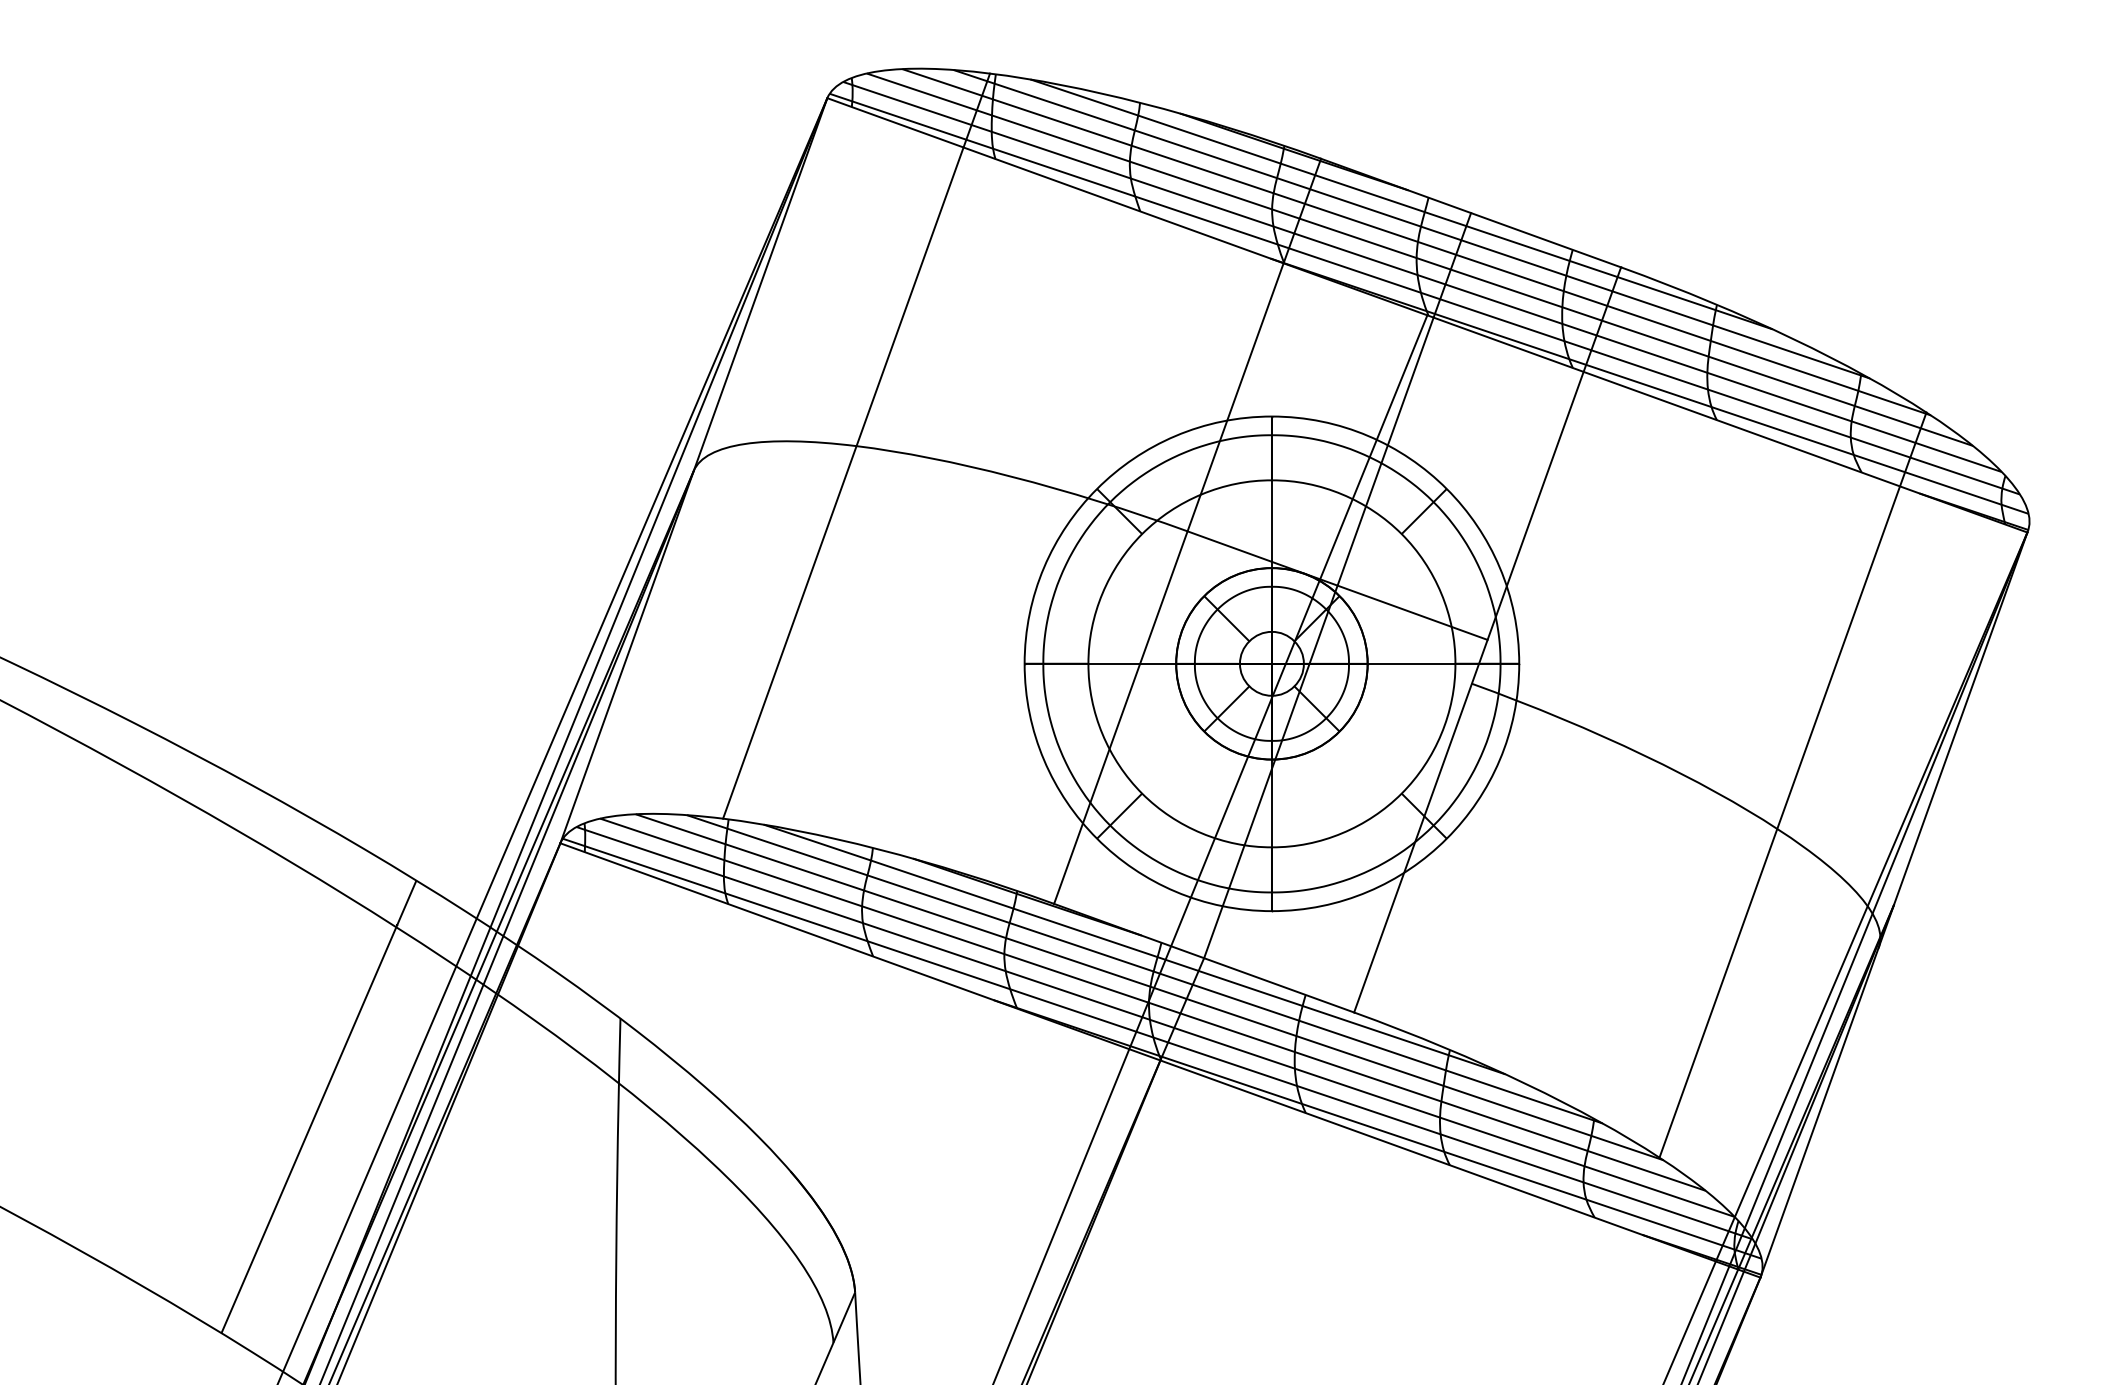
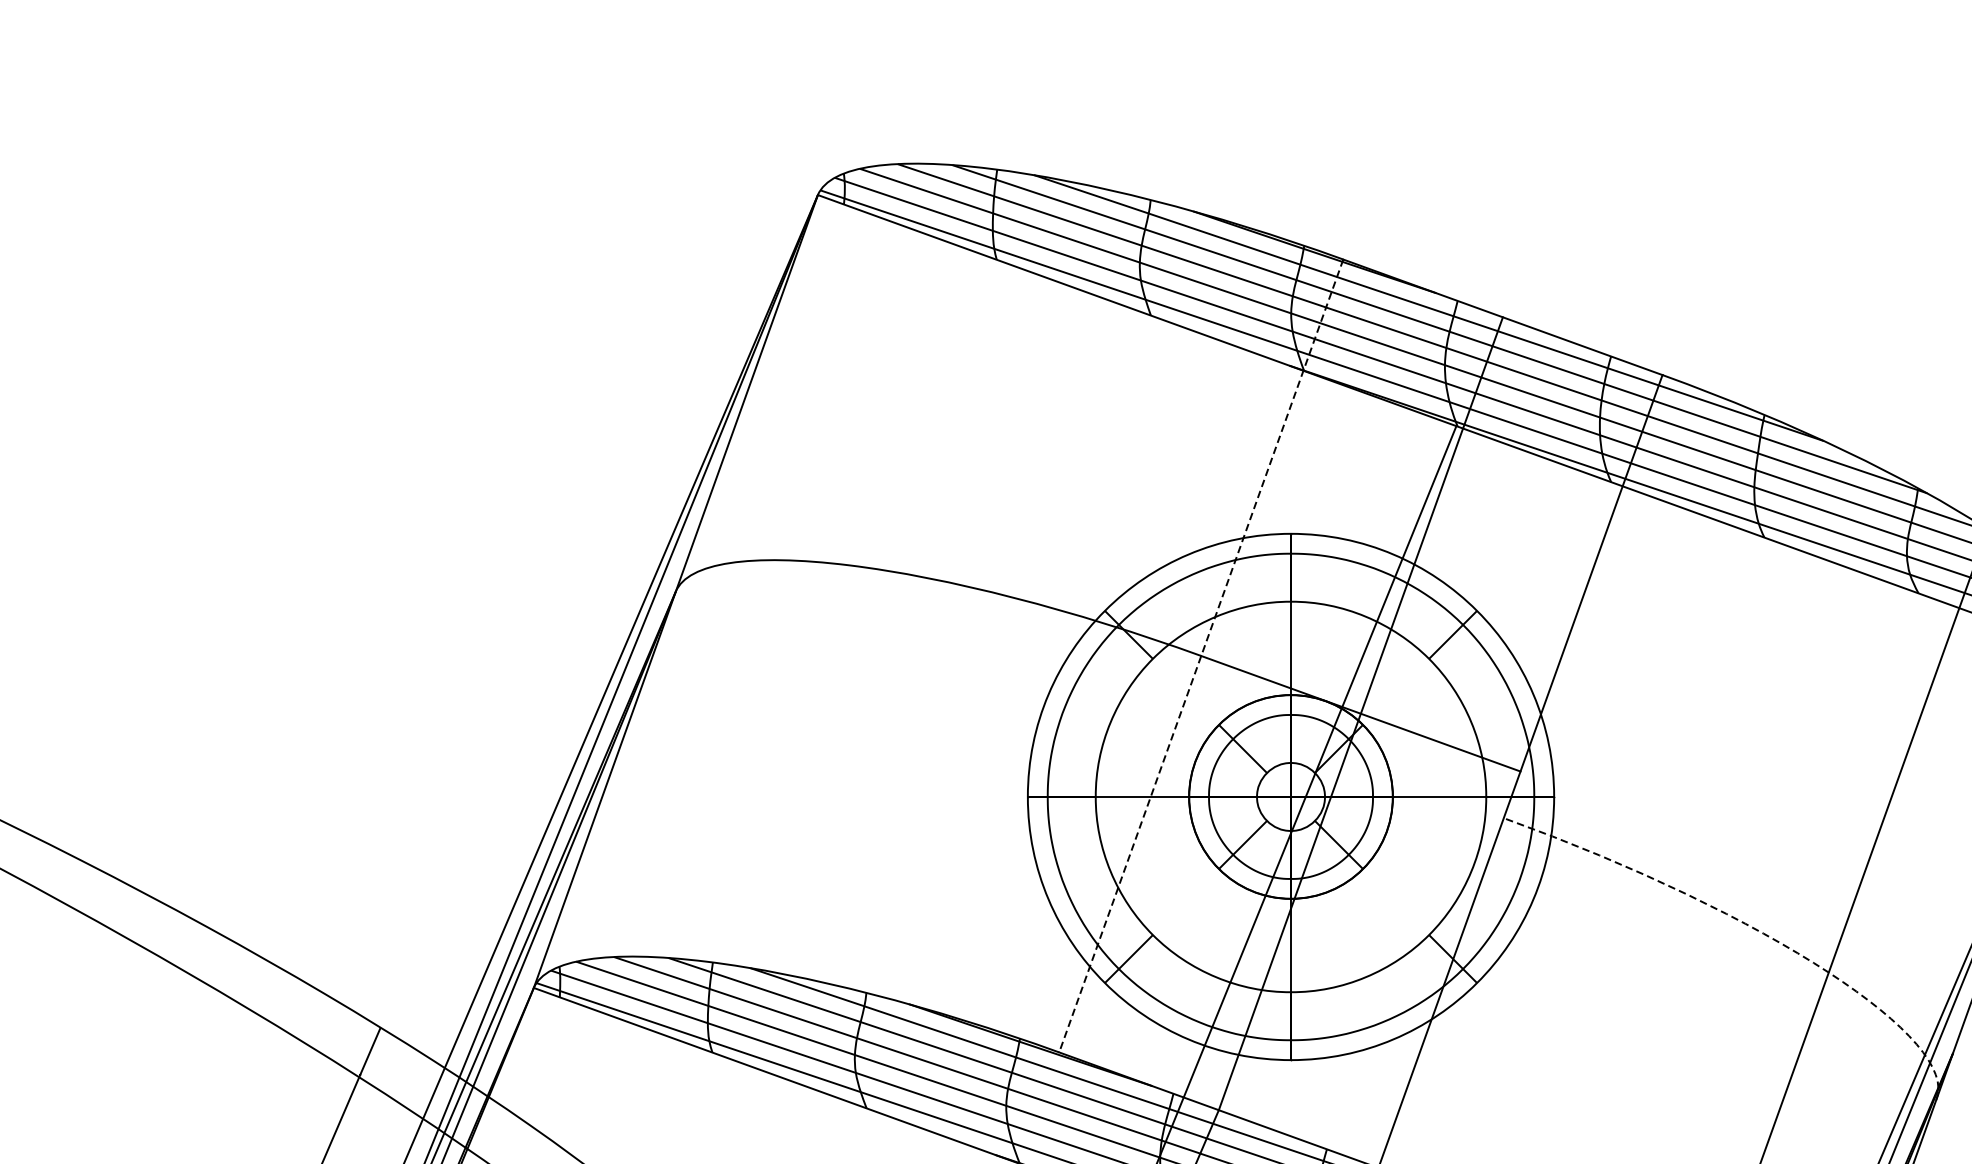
line: (856, 445) -> (848, 564), removed
line: (1187, 531) -> (1201, 656), solid -> dashed
arc: (1711, 789) -> (1758, 930), solid -> dashed

